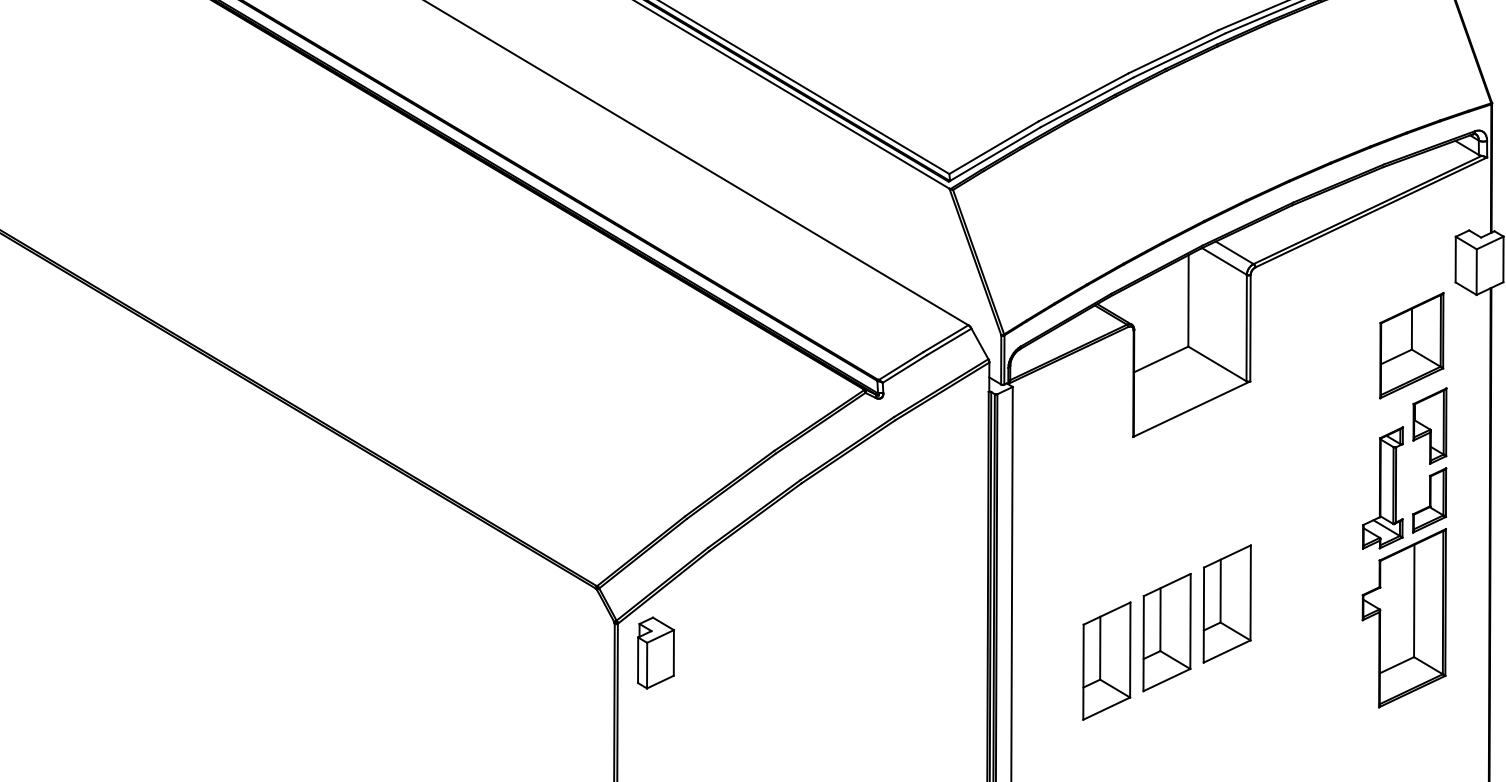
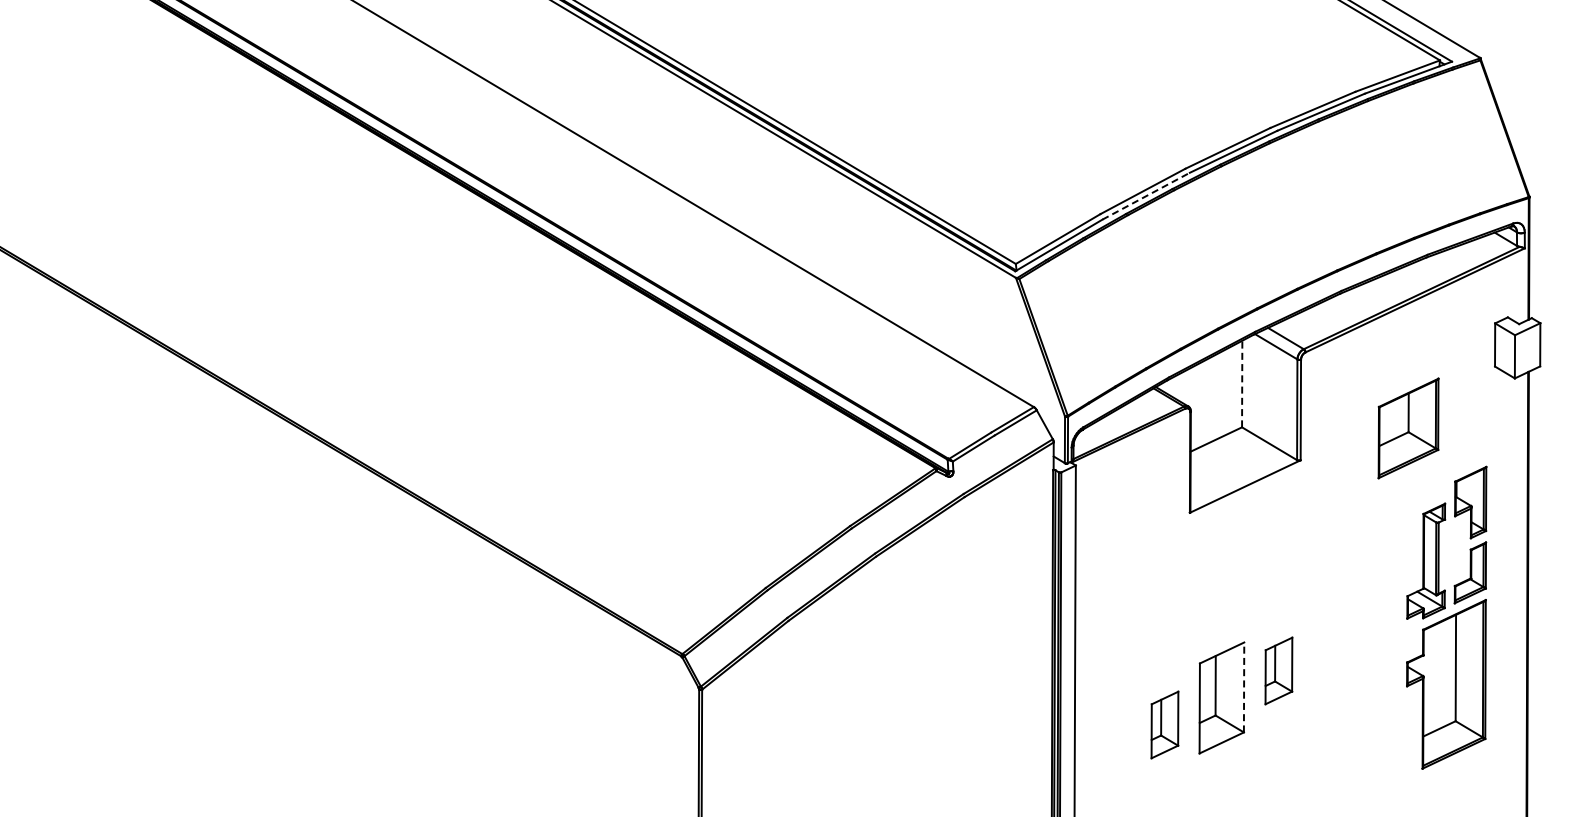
line: (1087, 102) -> (1146, 196), solid -> dashed
line: (1188, 300) -> (1242, 383), solid -> dashed
part: (1411, 345) -> (1408, 428), moved
part: (1226, 603) -> (1278, 670), size x0.6
line: (1190, 621) -> (1244, 687), solid -> dashed
part: (656, 652) -> (738, 716), removed
part: (1106, 660) -> (1164, 724), size x0.6

